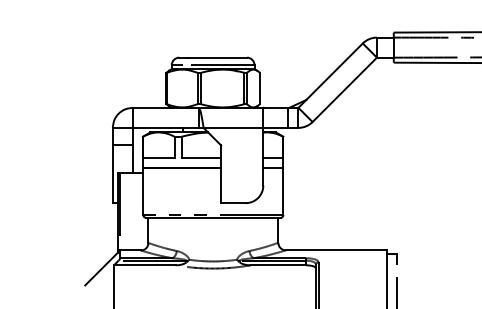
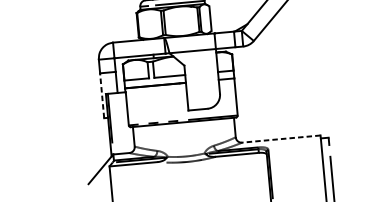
line: (112, 174) -> (101, 95), solid -> dashed
line: (336, 250) -> (281, 139), solid -> dashed

